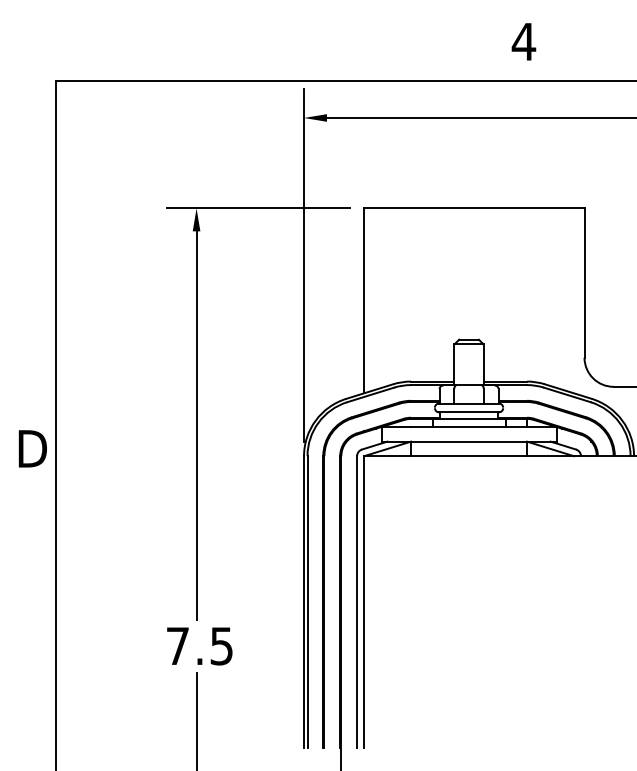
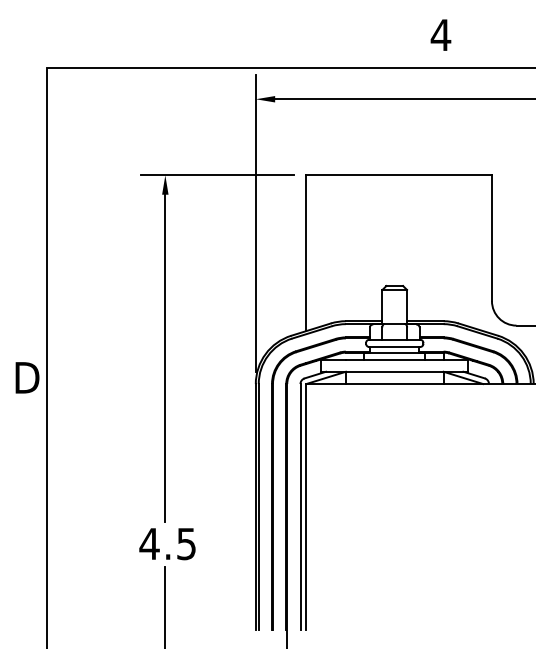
text: (177, 645) -> (149, 543), 7.5 -> 4.5

